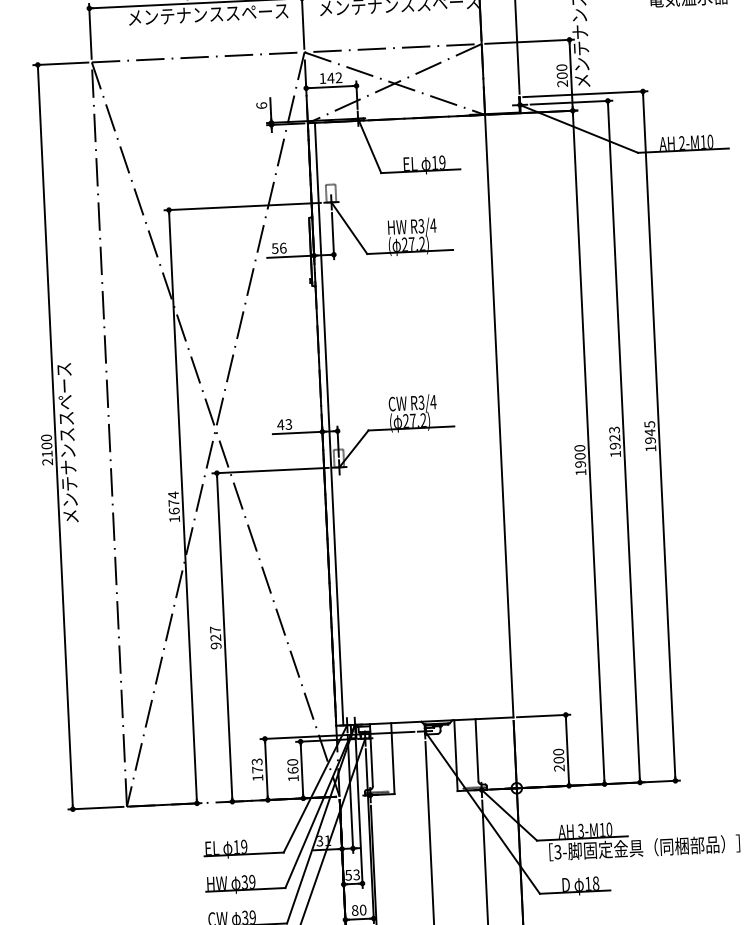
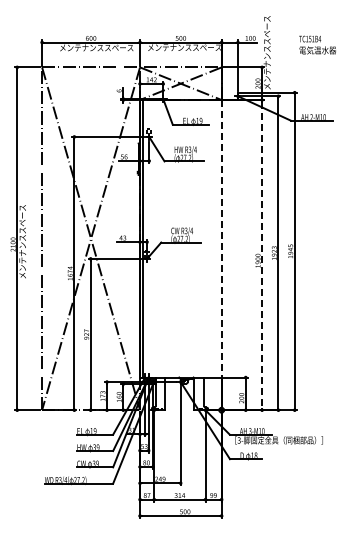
line: (498, 415) -> (221, 238), solid -> dashed
line: (589, 448) -> (262, 255), solid -> dashed

